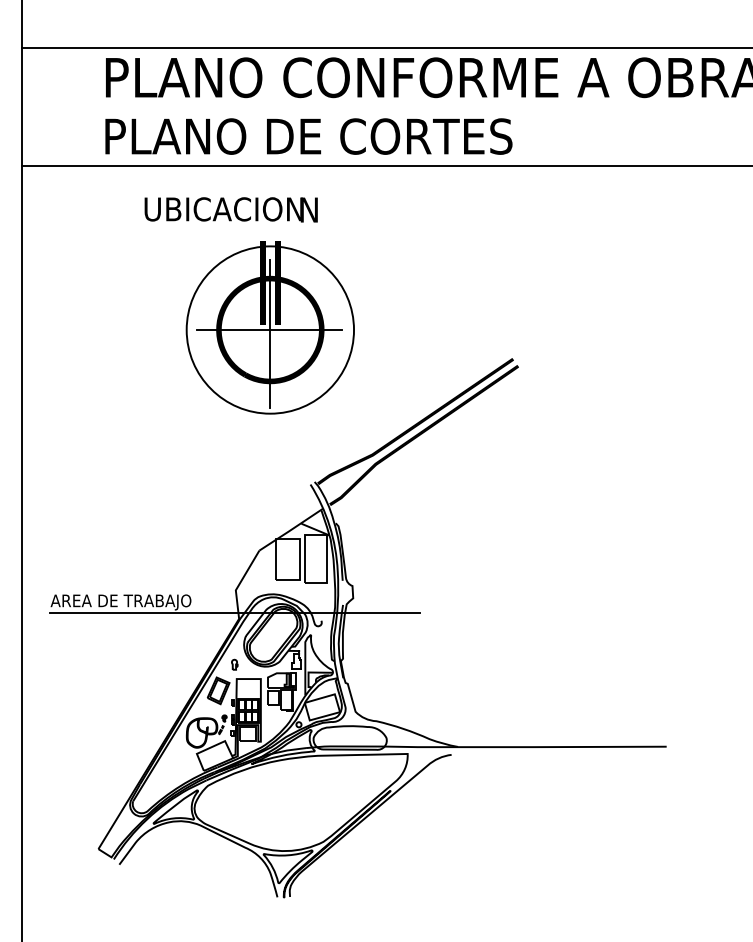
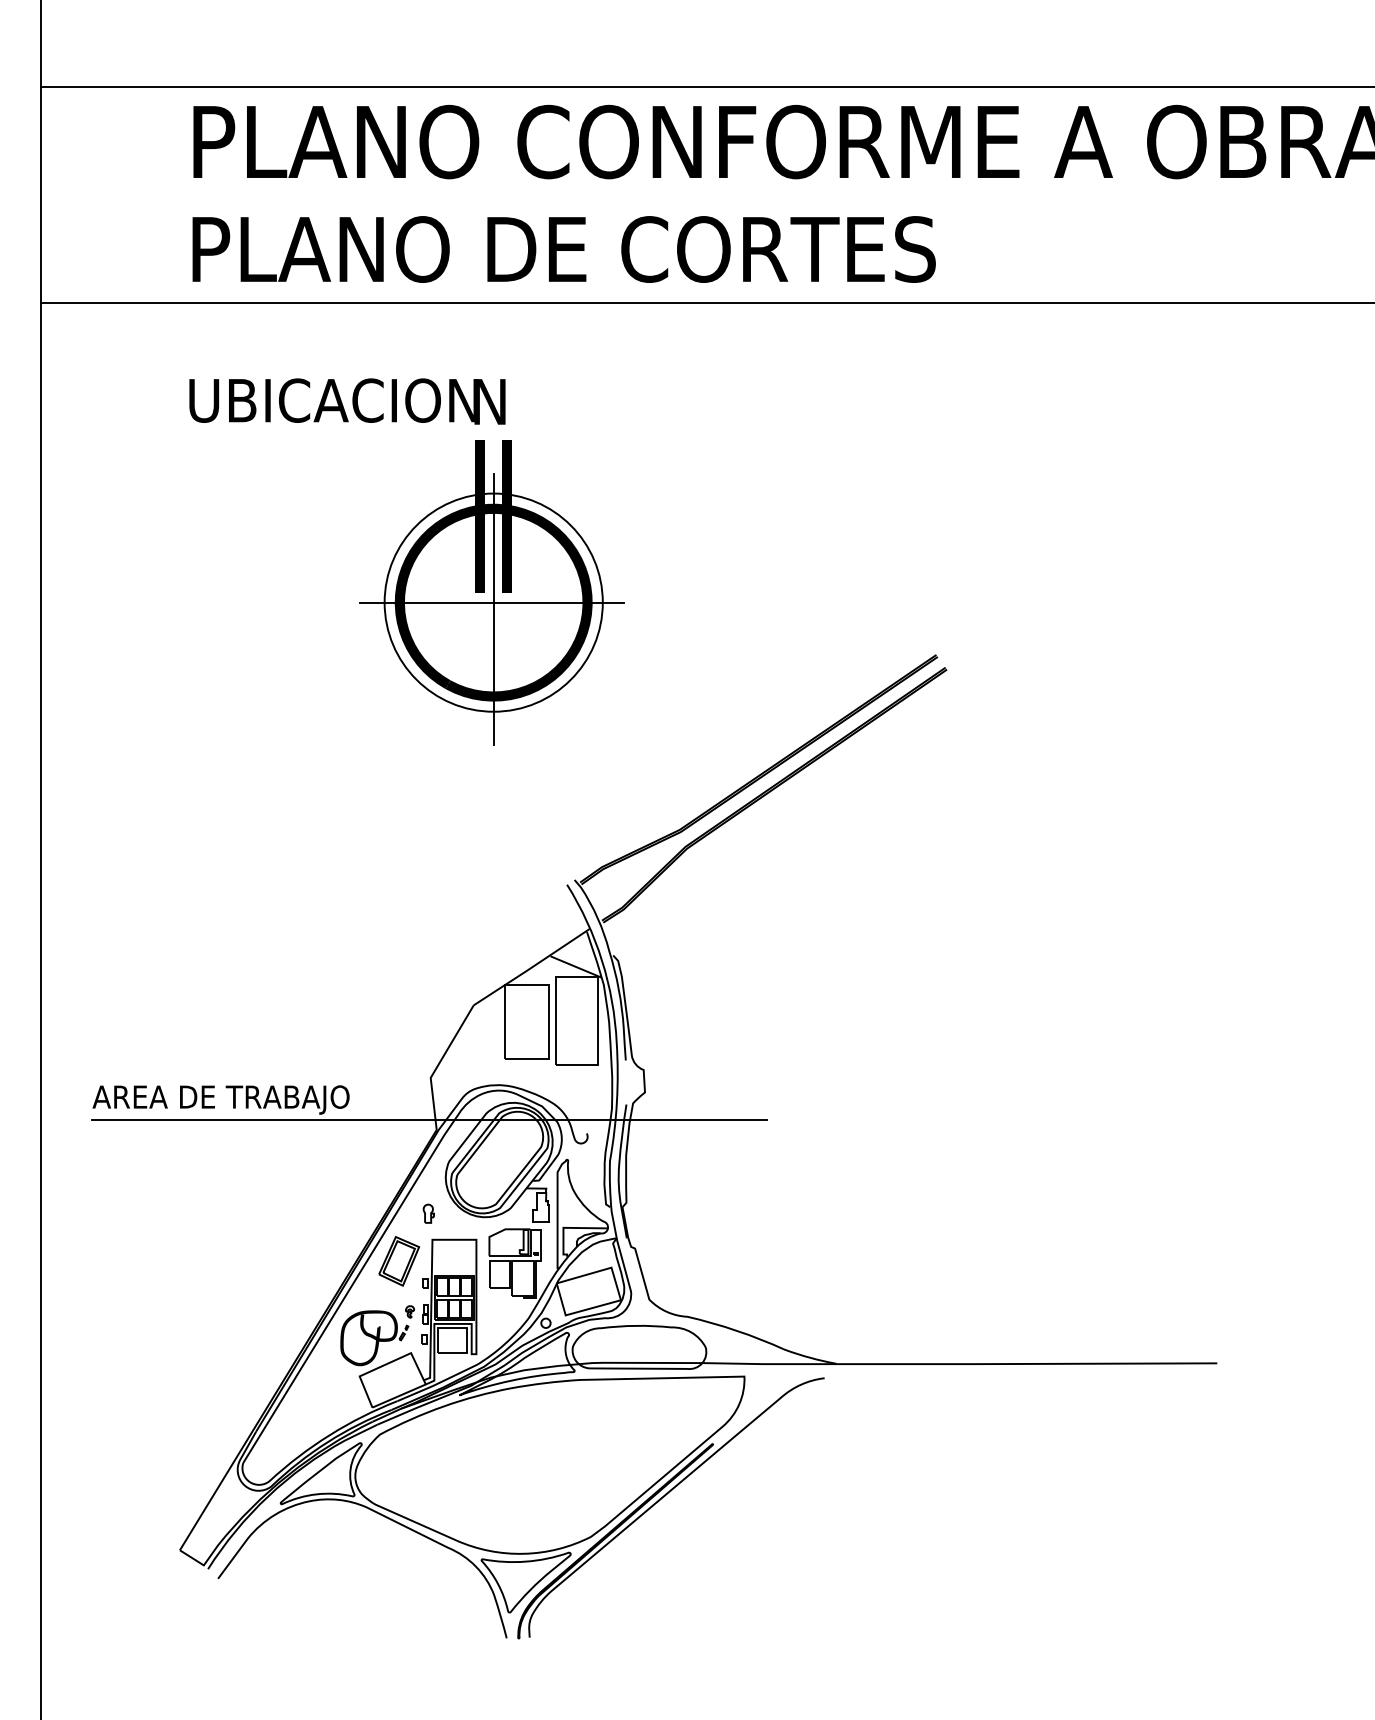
text: (230, 209) -> (346, 400), moved
circle: (270, 329) -> (493, 601), size x0.71

